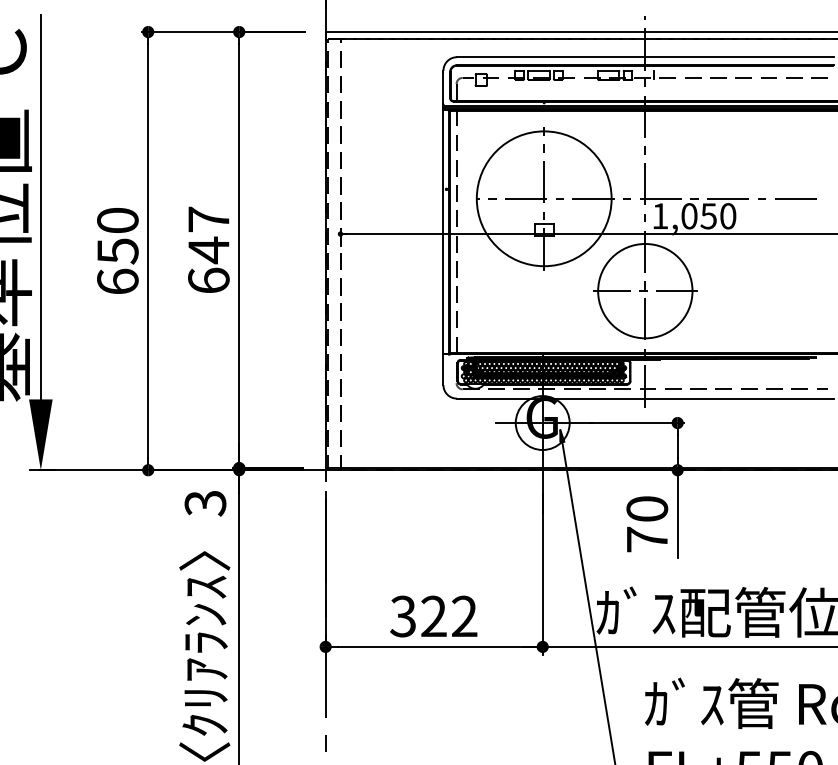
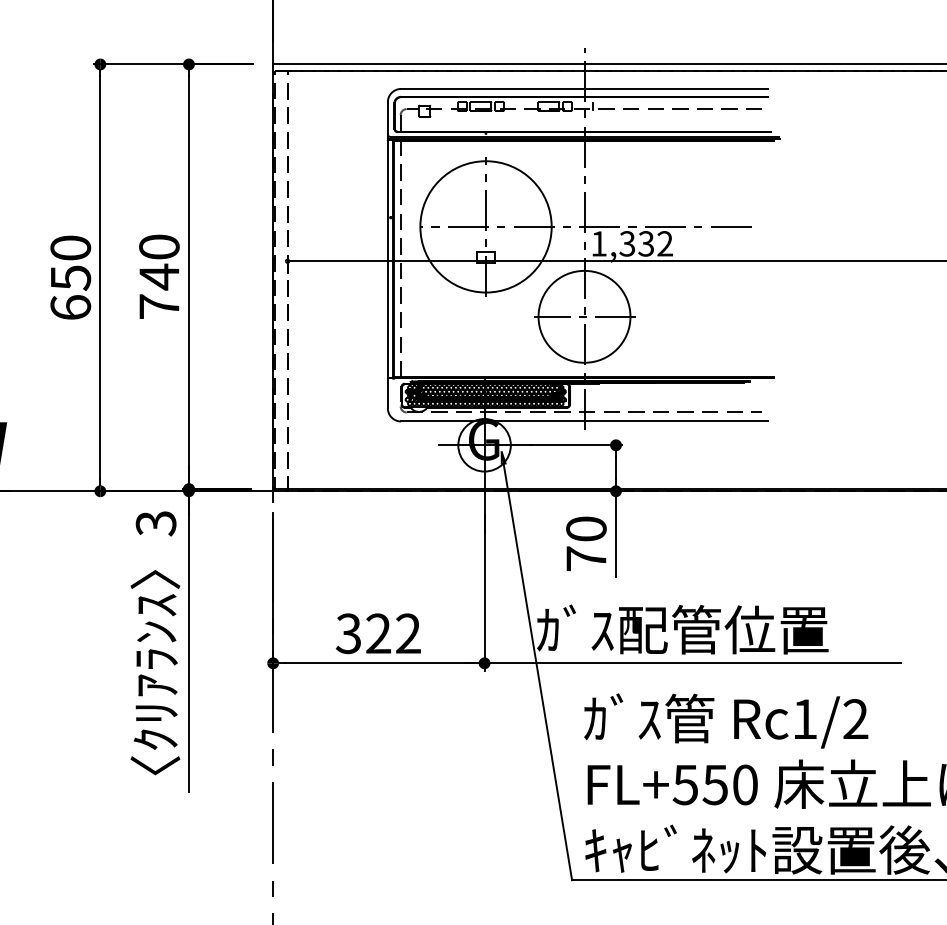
text: (708, 215) -> (646, 243), 1,050 -> 1,332
text: (208, 249) -> (159, 276), 647 -> 740

